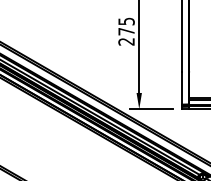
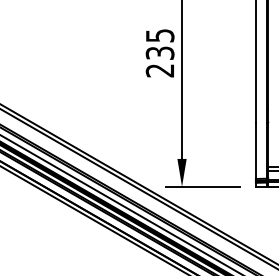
text: (126, 31) -> (160, 52), 275 -> 235

